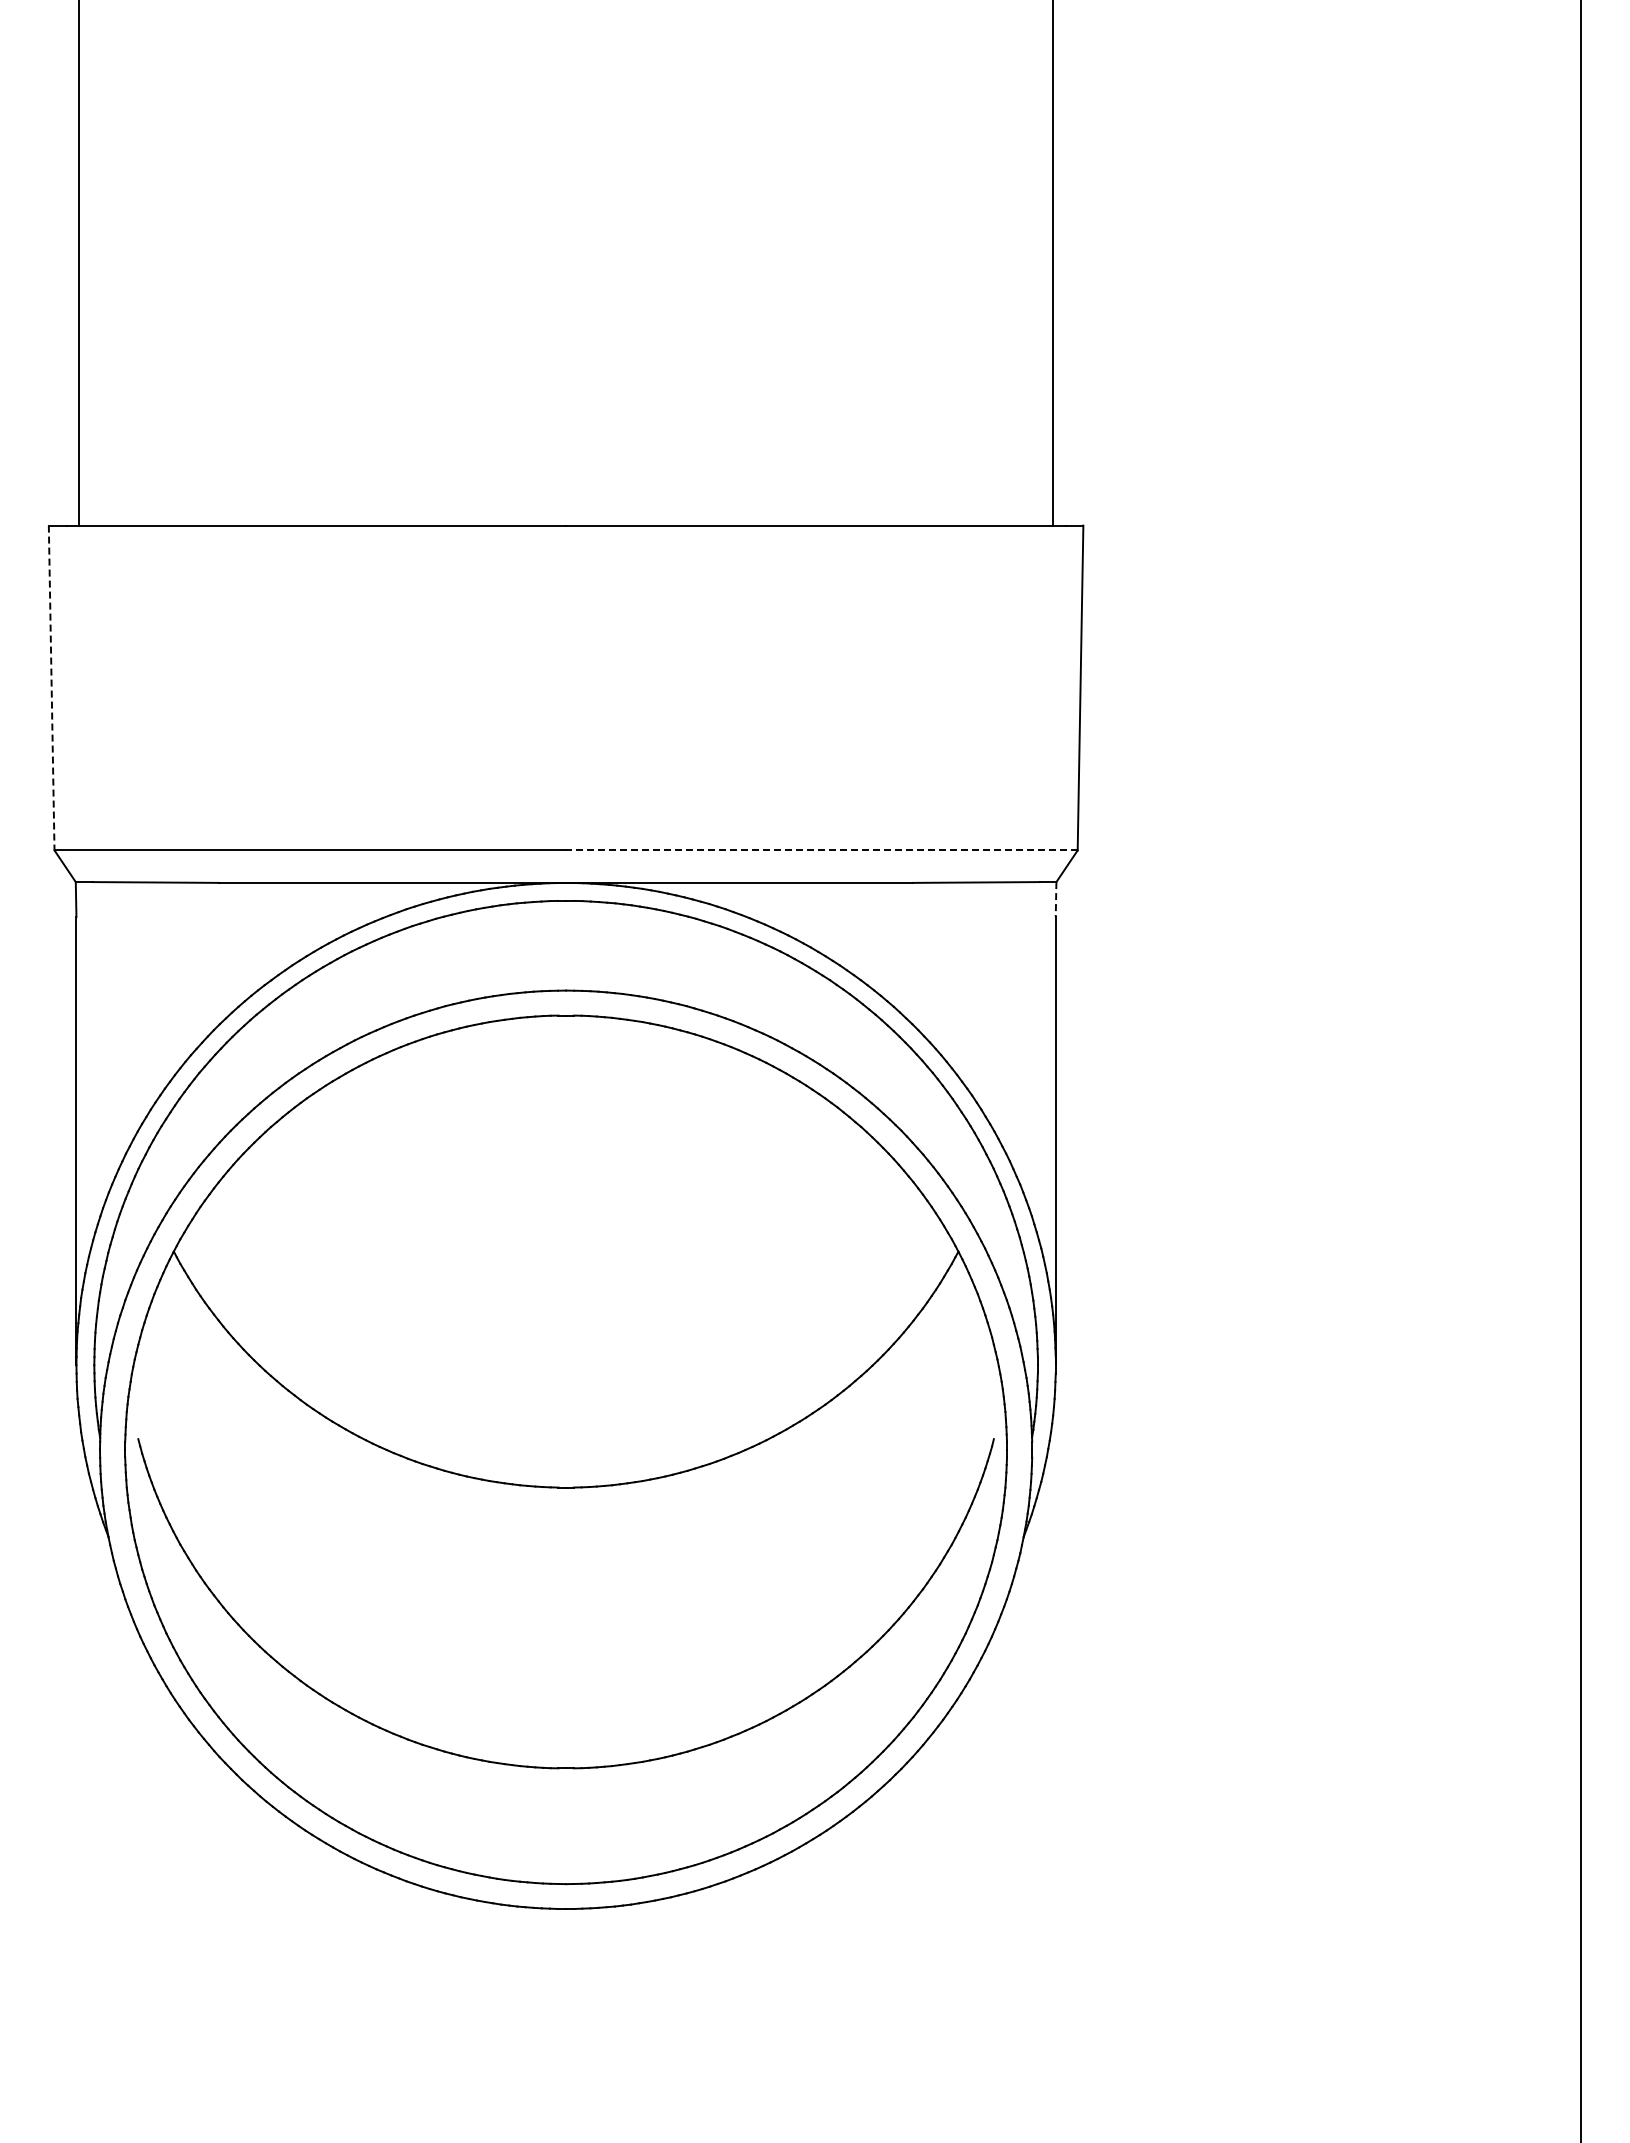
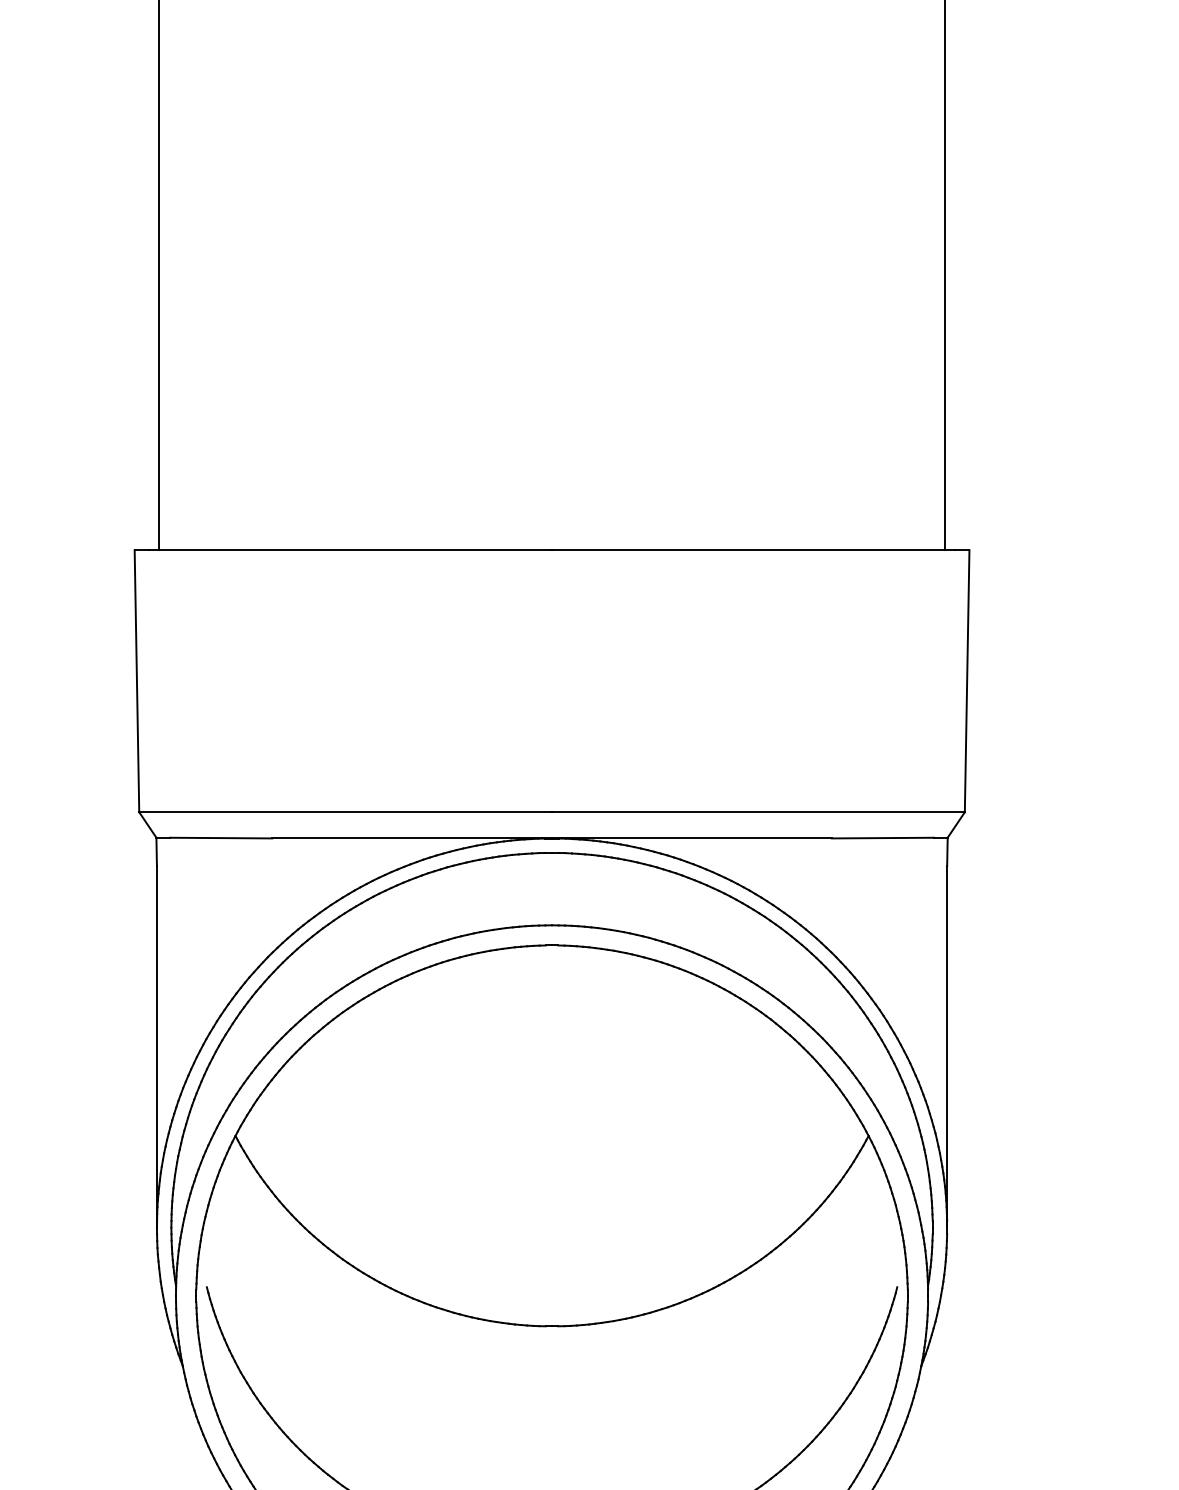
line: (51, 688) -> (136, 681), dashed -> solid
line: (821, 850) -> (758, 812), dashed -> solid
line: (1056, 899) -> (947, 851), dashed -> solid

